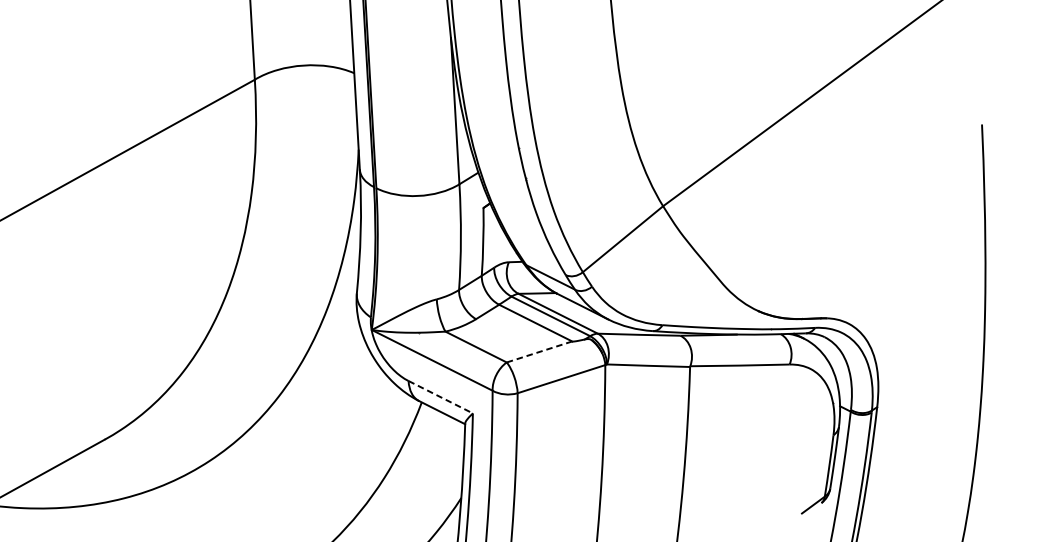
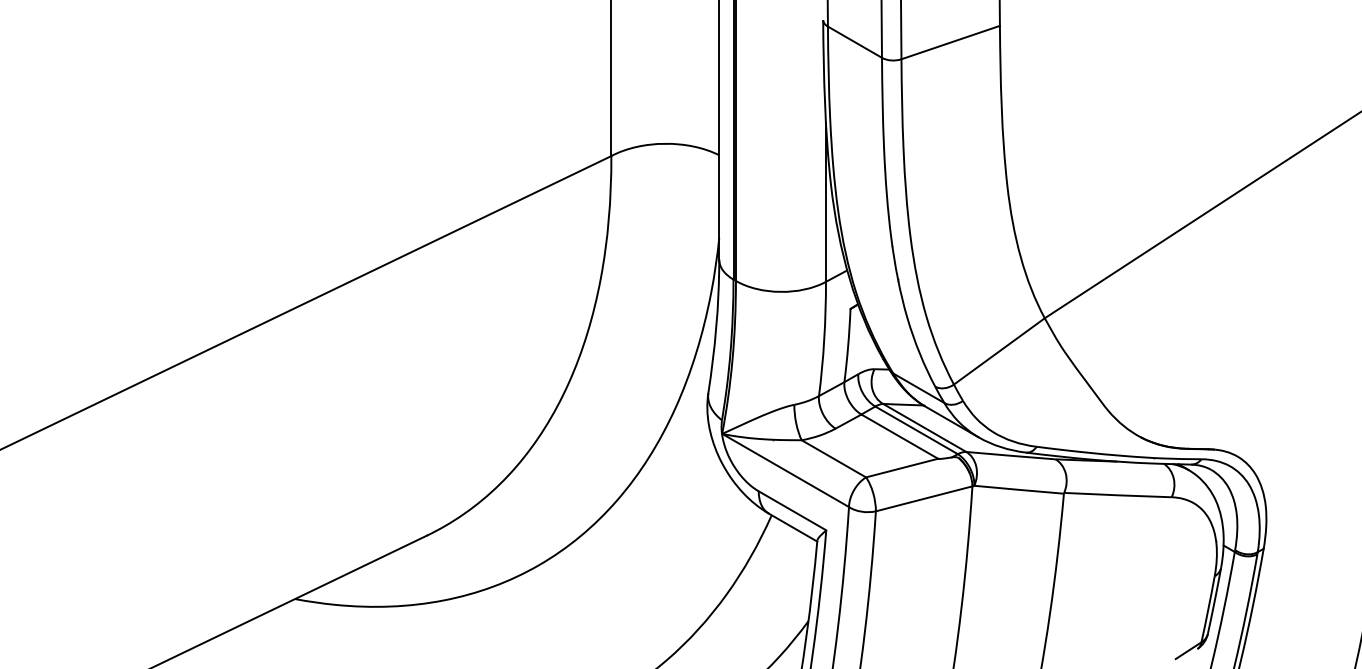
line: (539, 351) -> (902, 467), dashed -> solid
line: (440, 396) -> (792, 510), dashed -> solid

